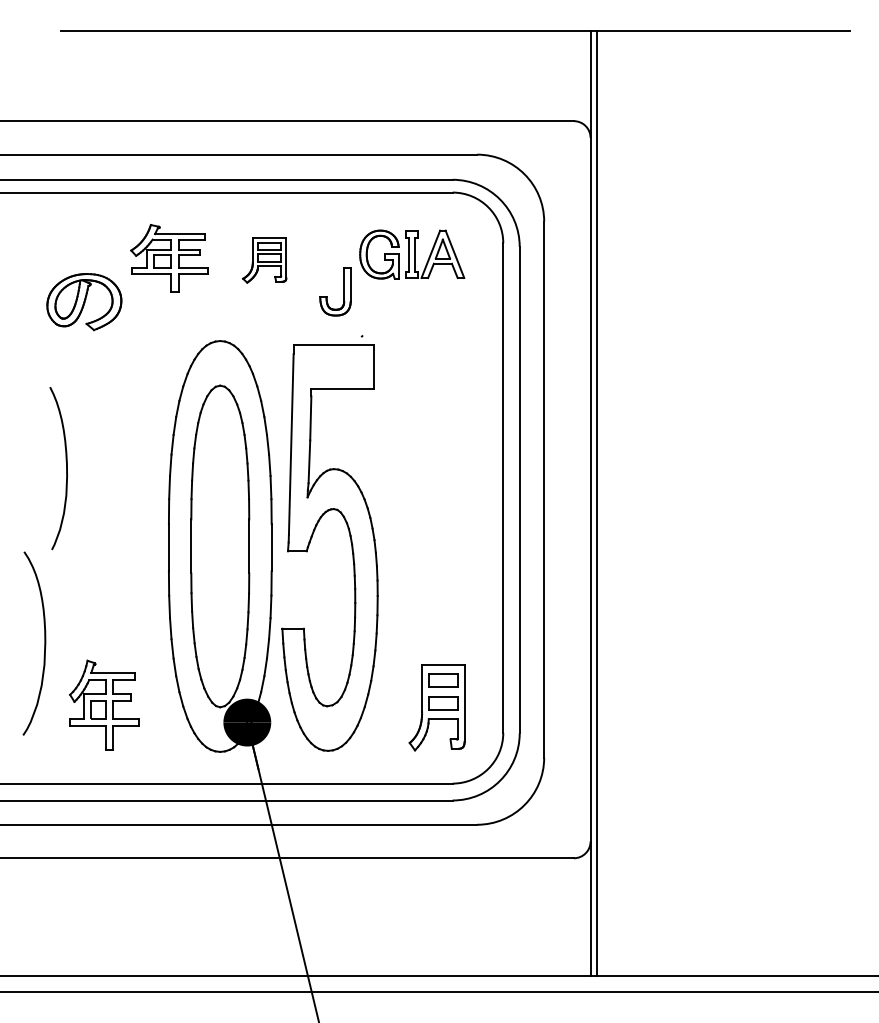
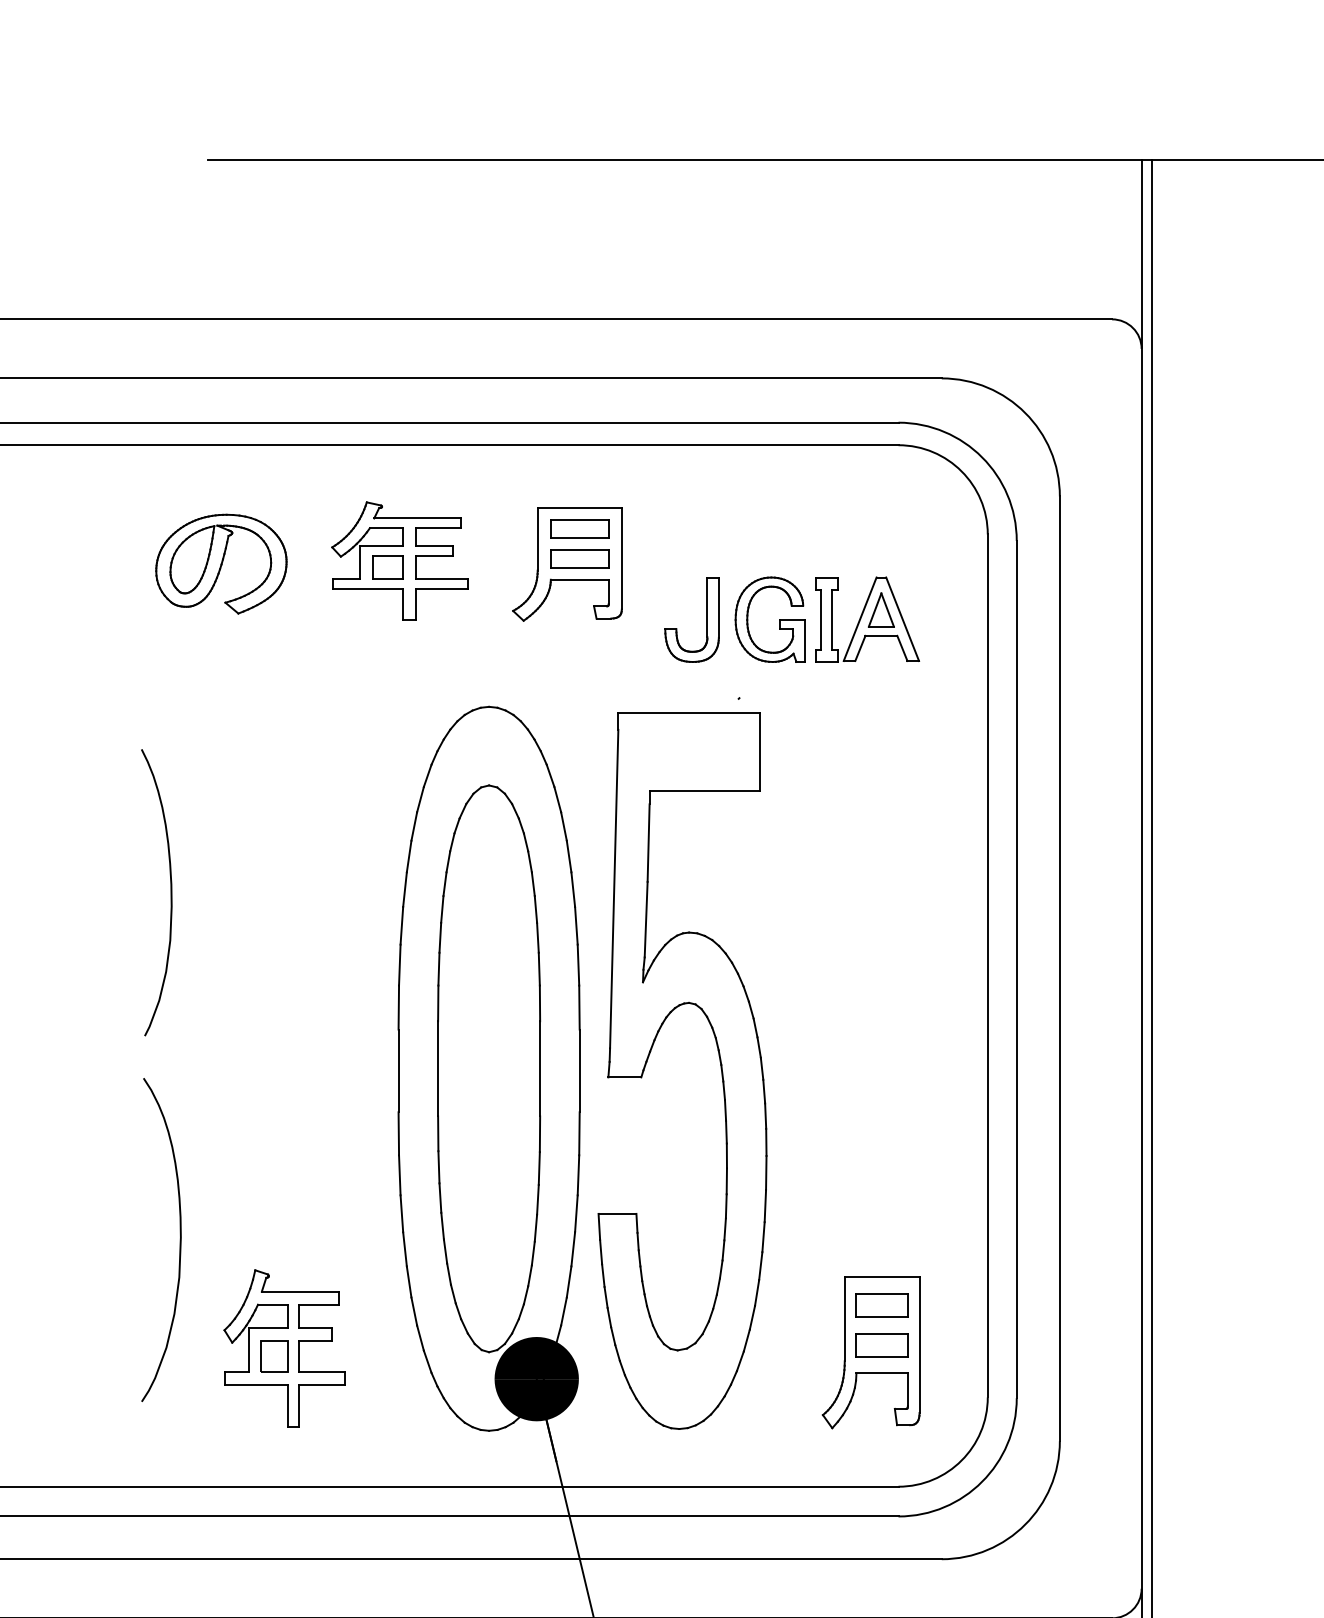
part: (412, 254) -> (827, 619), moved
part: (264, 260) -> (567, 564), size x1.43
part: (84, 302) -> (221, 564), moved
curve: (66, 468) -> (170, 892), moved

